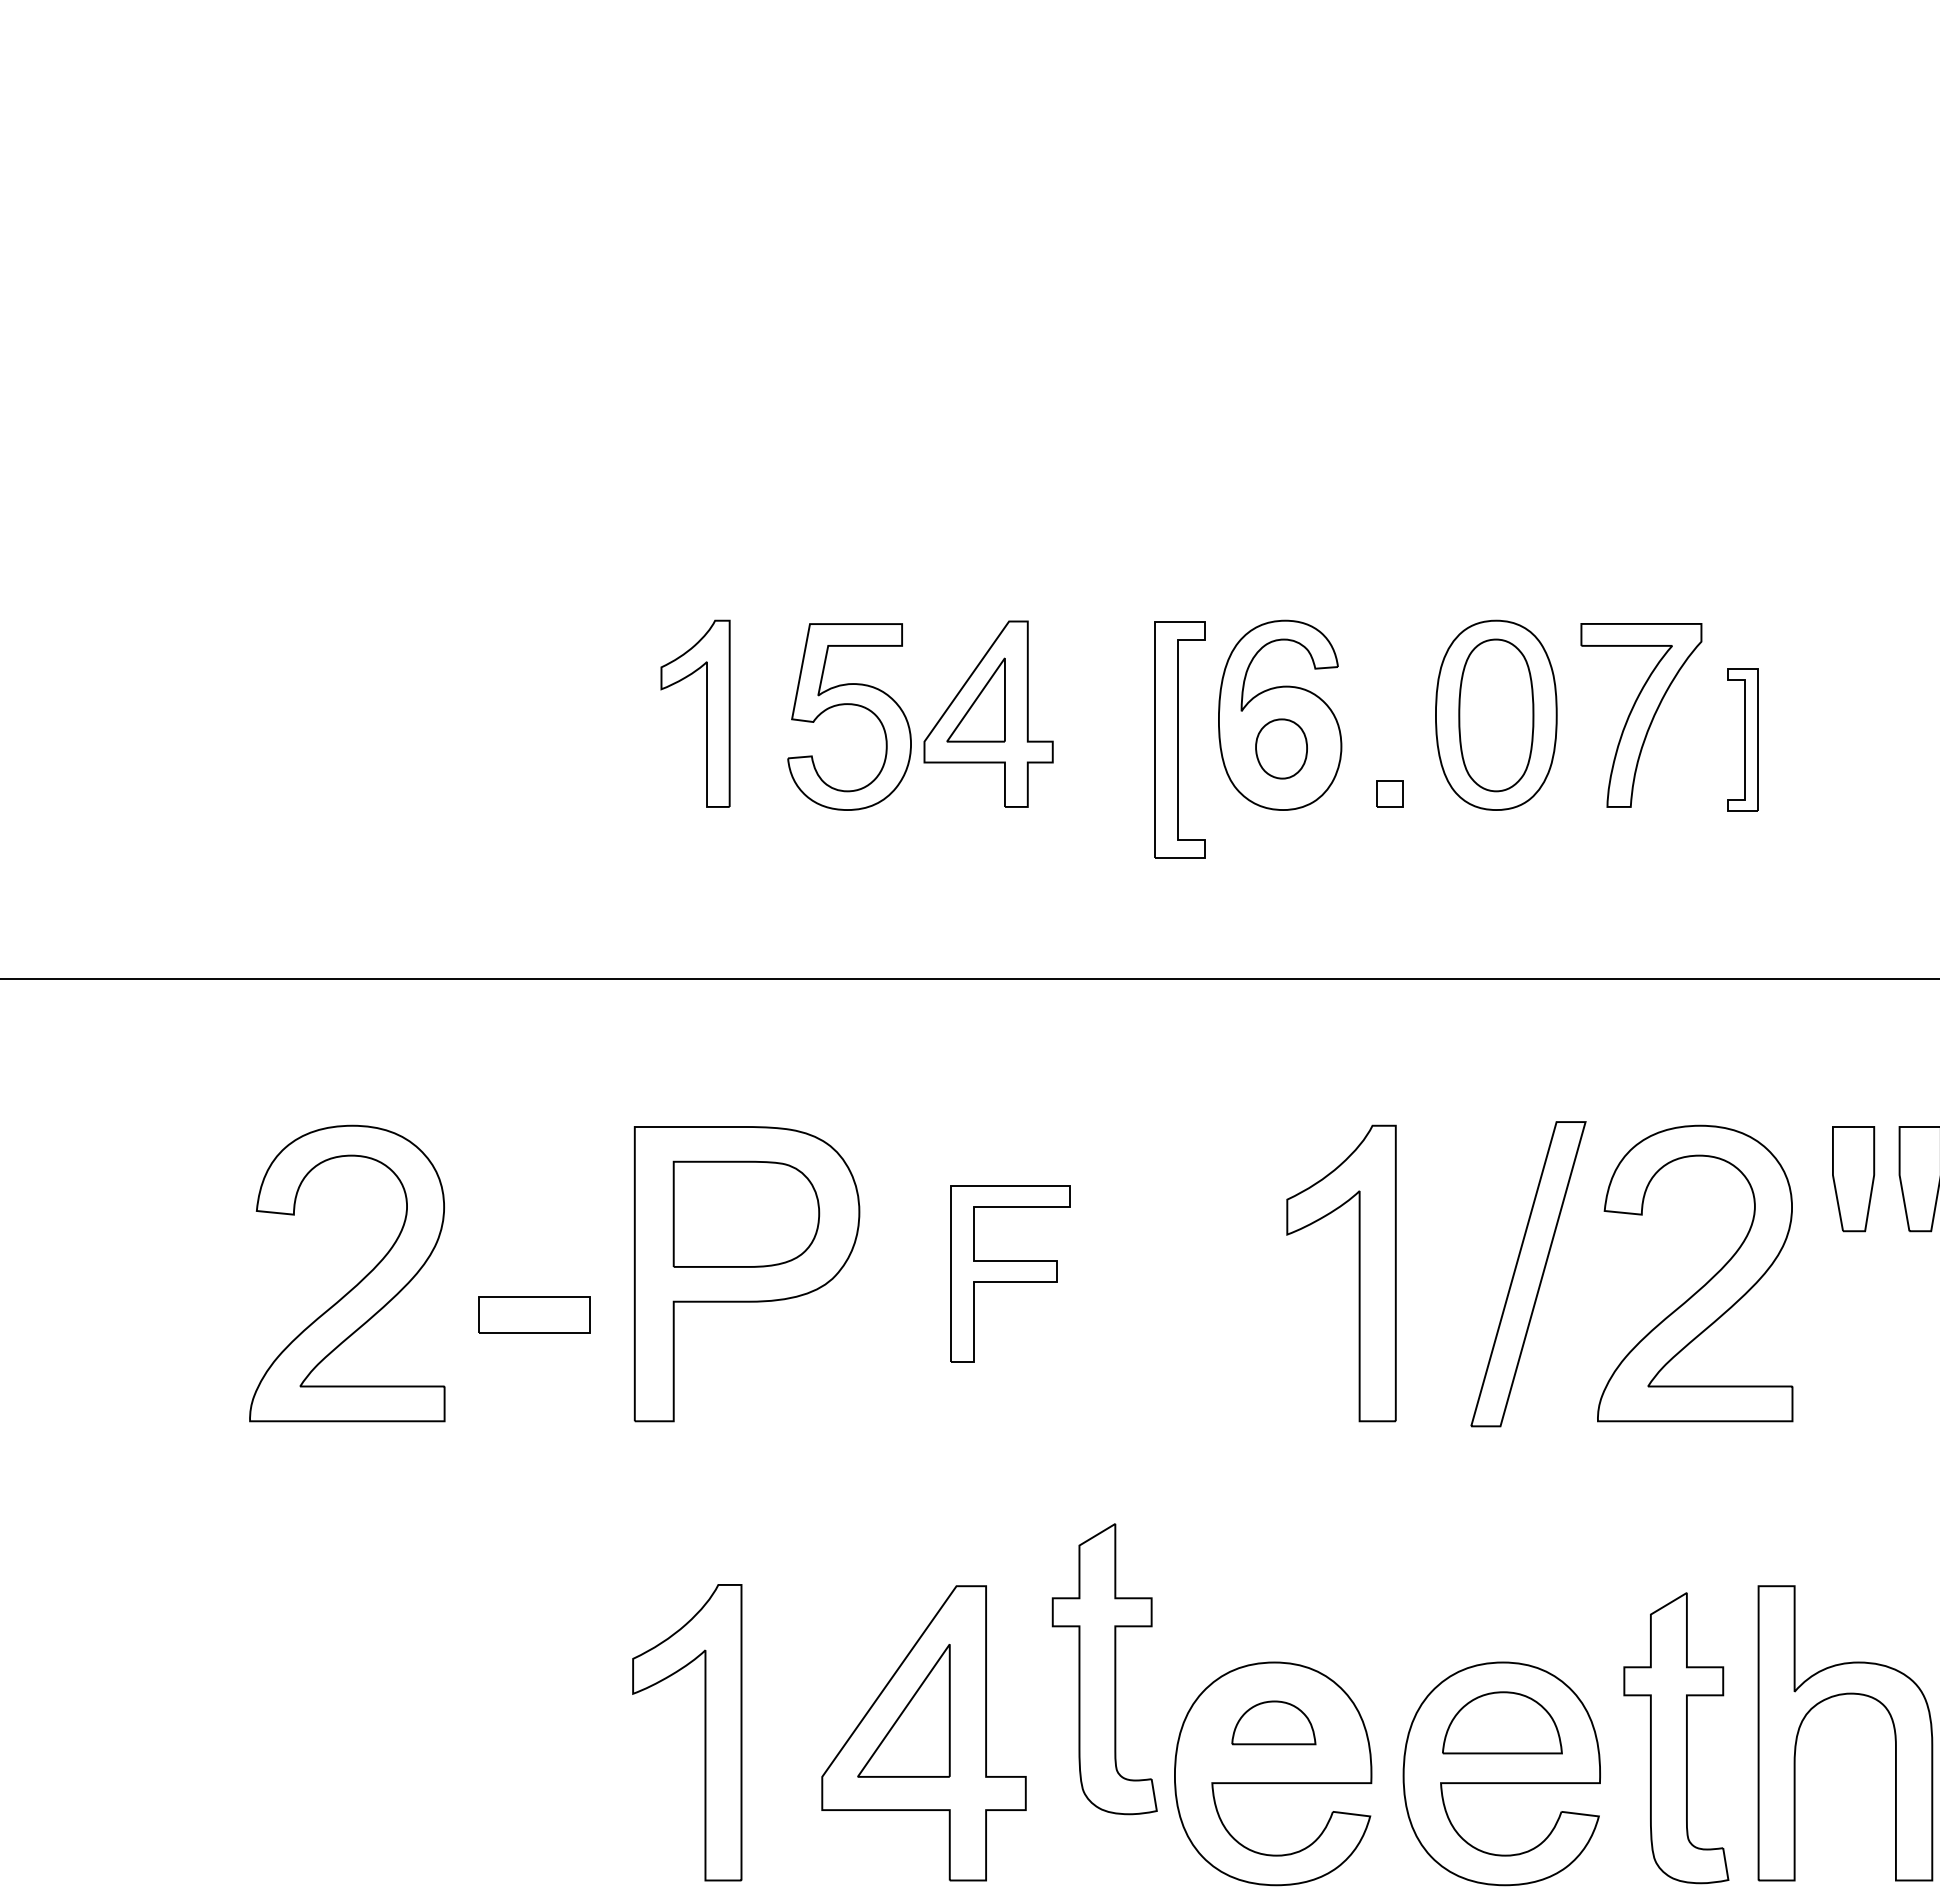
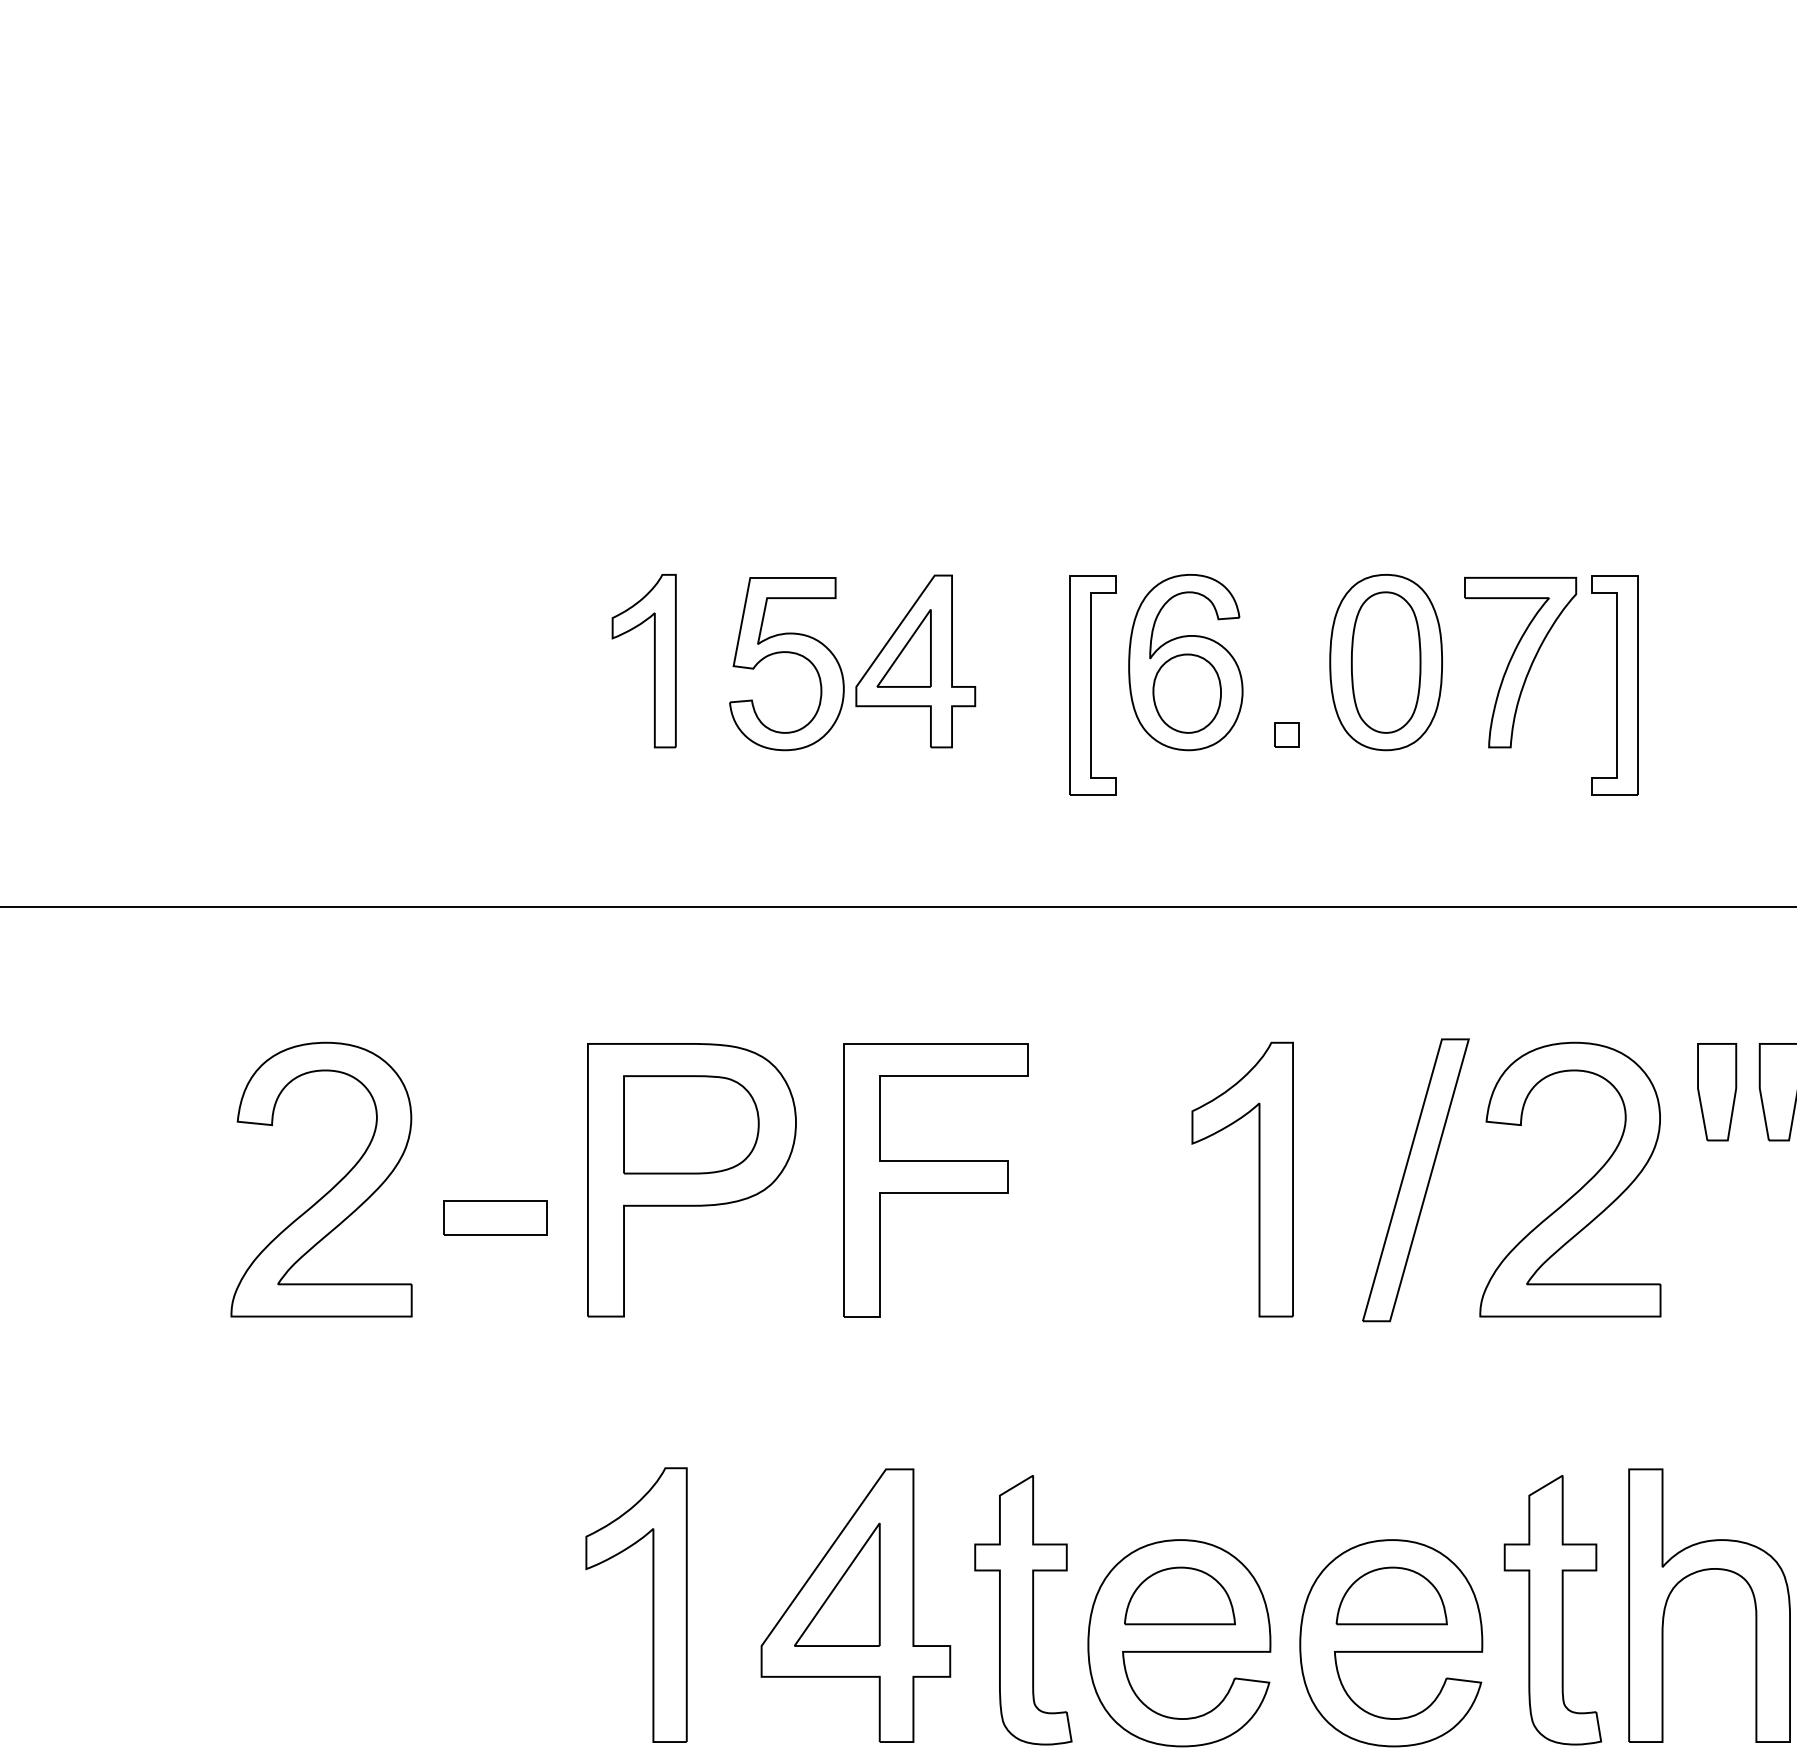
part: (1742, 739) -> (1614, 684), size x1.67
part: (1281, 748) -> (1187, 693), size x1.43
part: (1010, 1273) -> (936, 1179), size x1.67
part: (1104, 1669) -> (1023, 1610), moved
part: (1273, 1722) -> (1179, 1595), size x1.43

